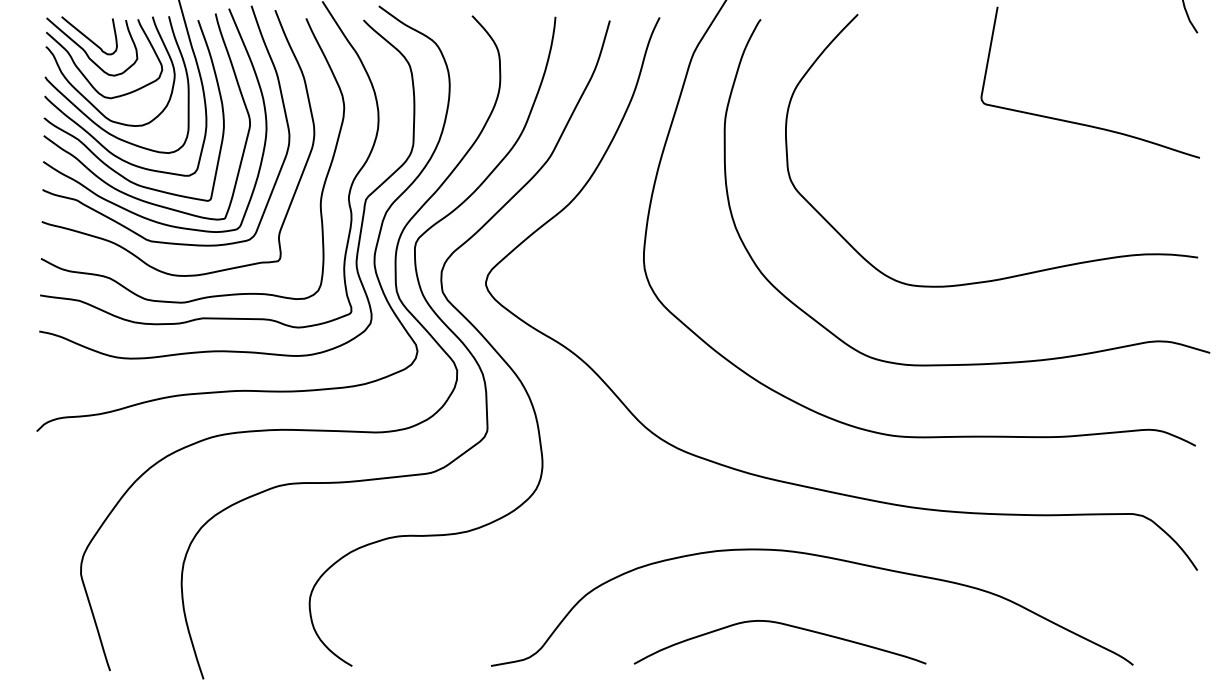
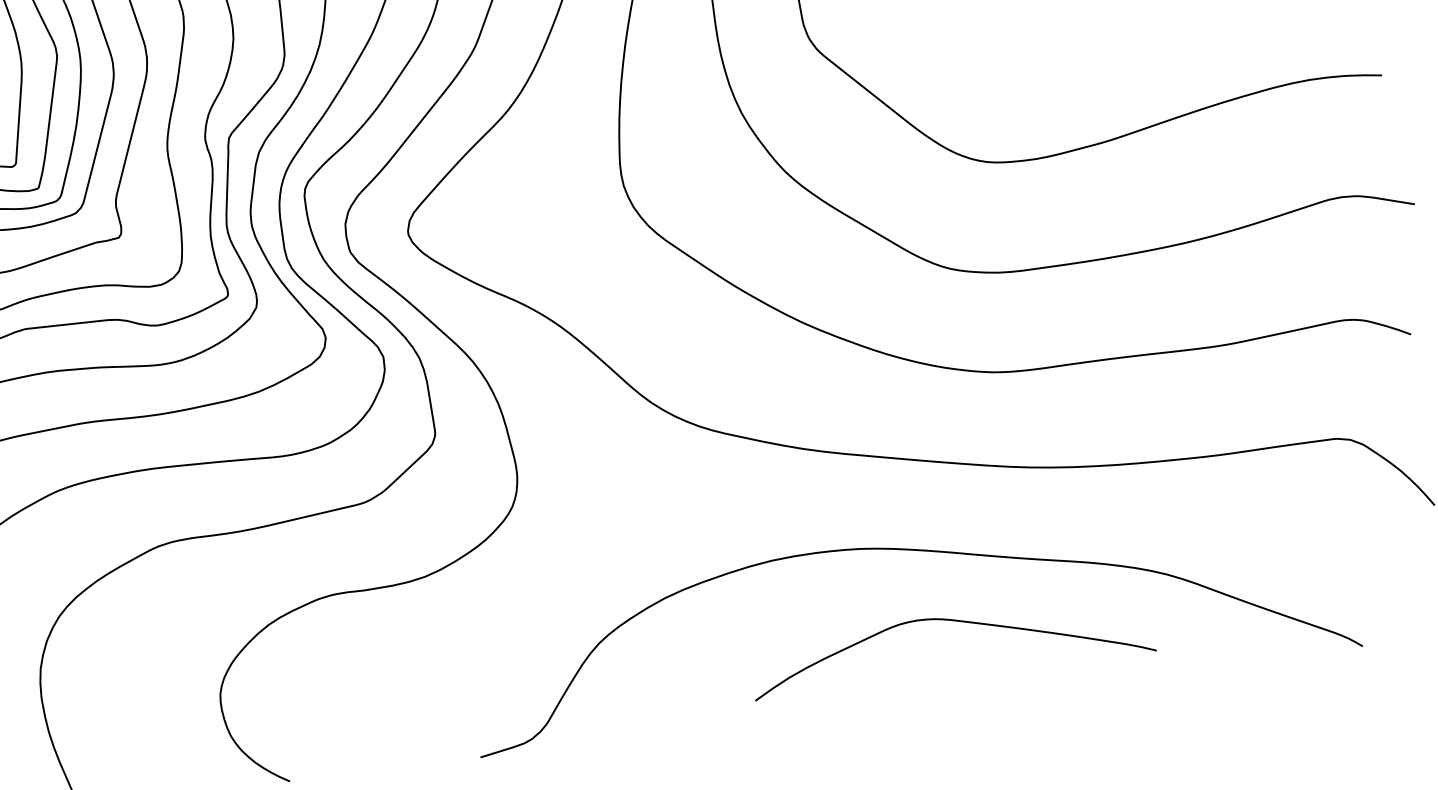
curve: (784, 625) -> (955, 622), moved

